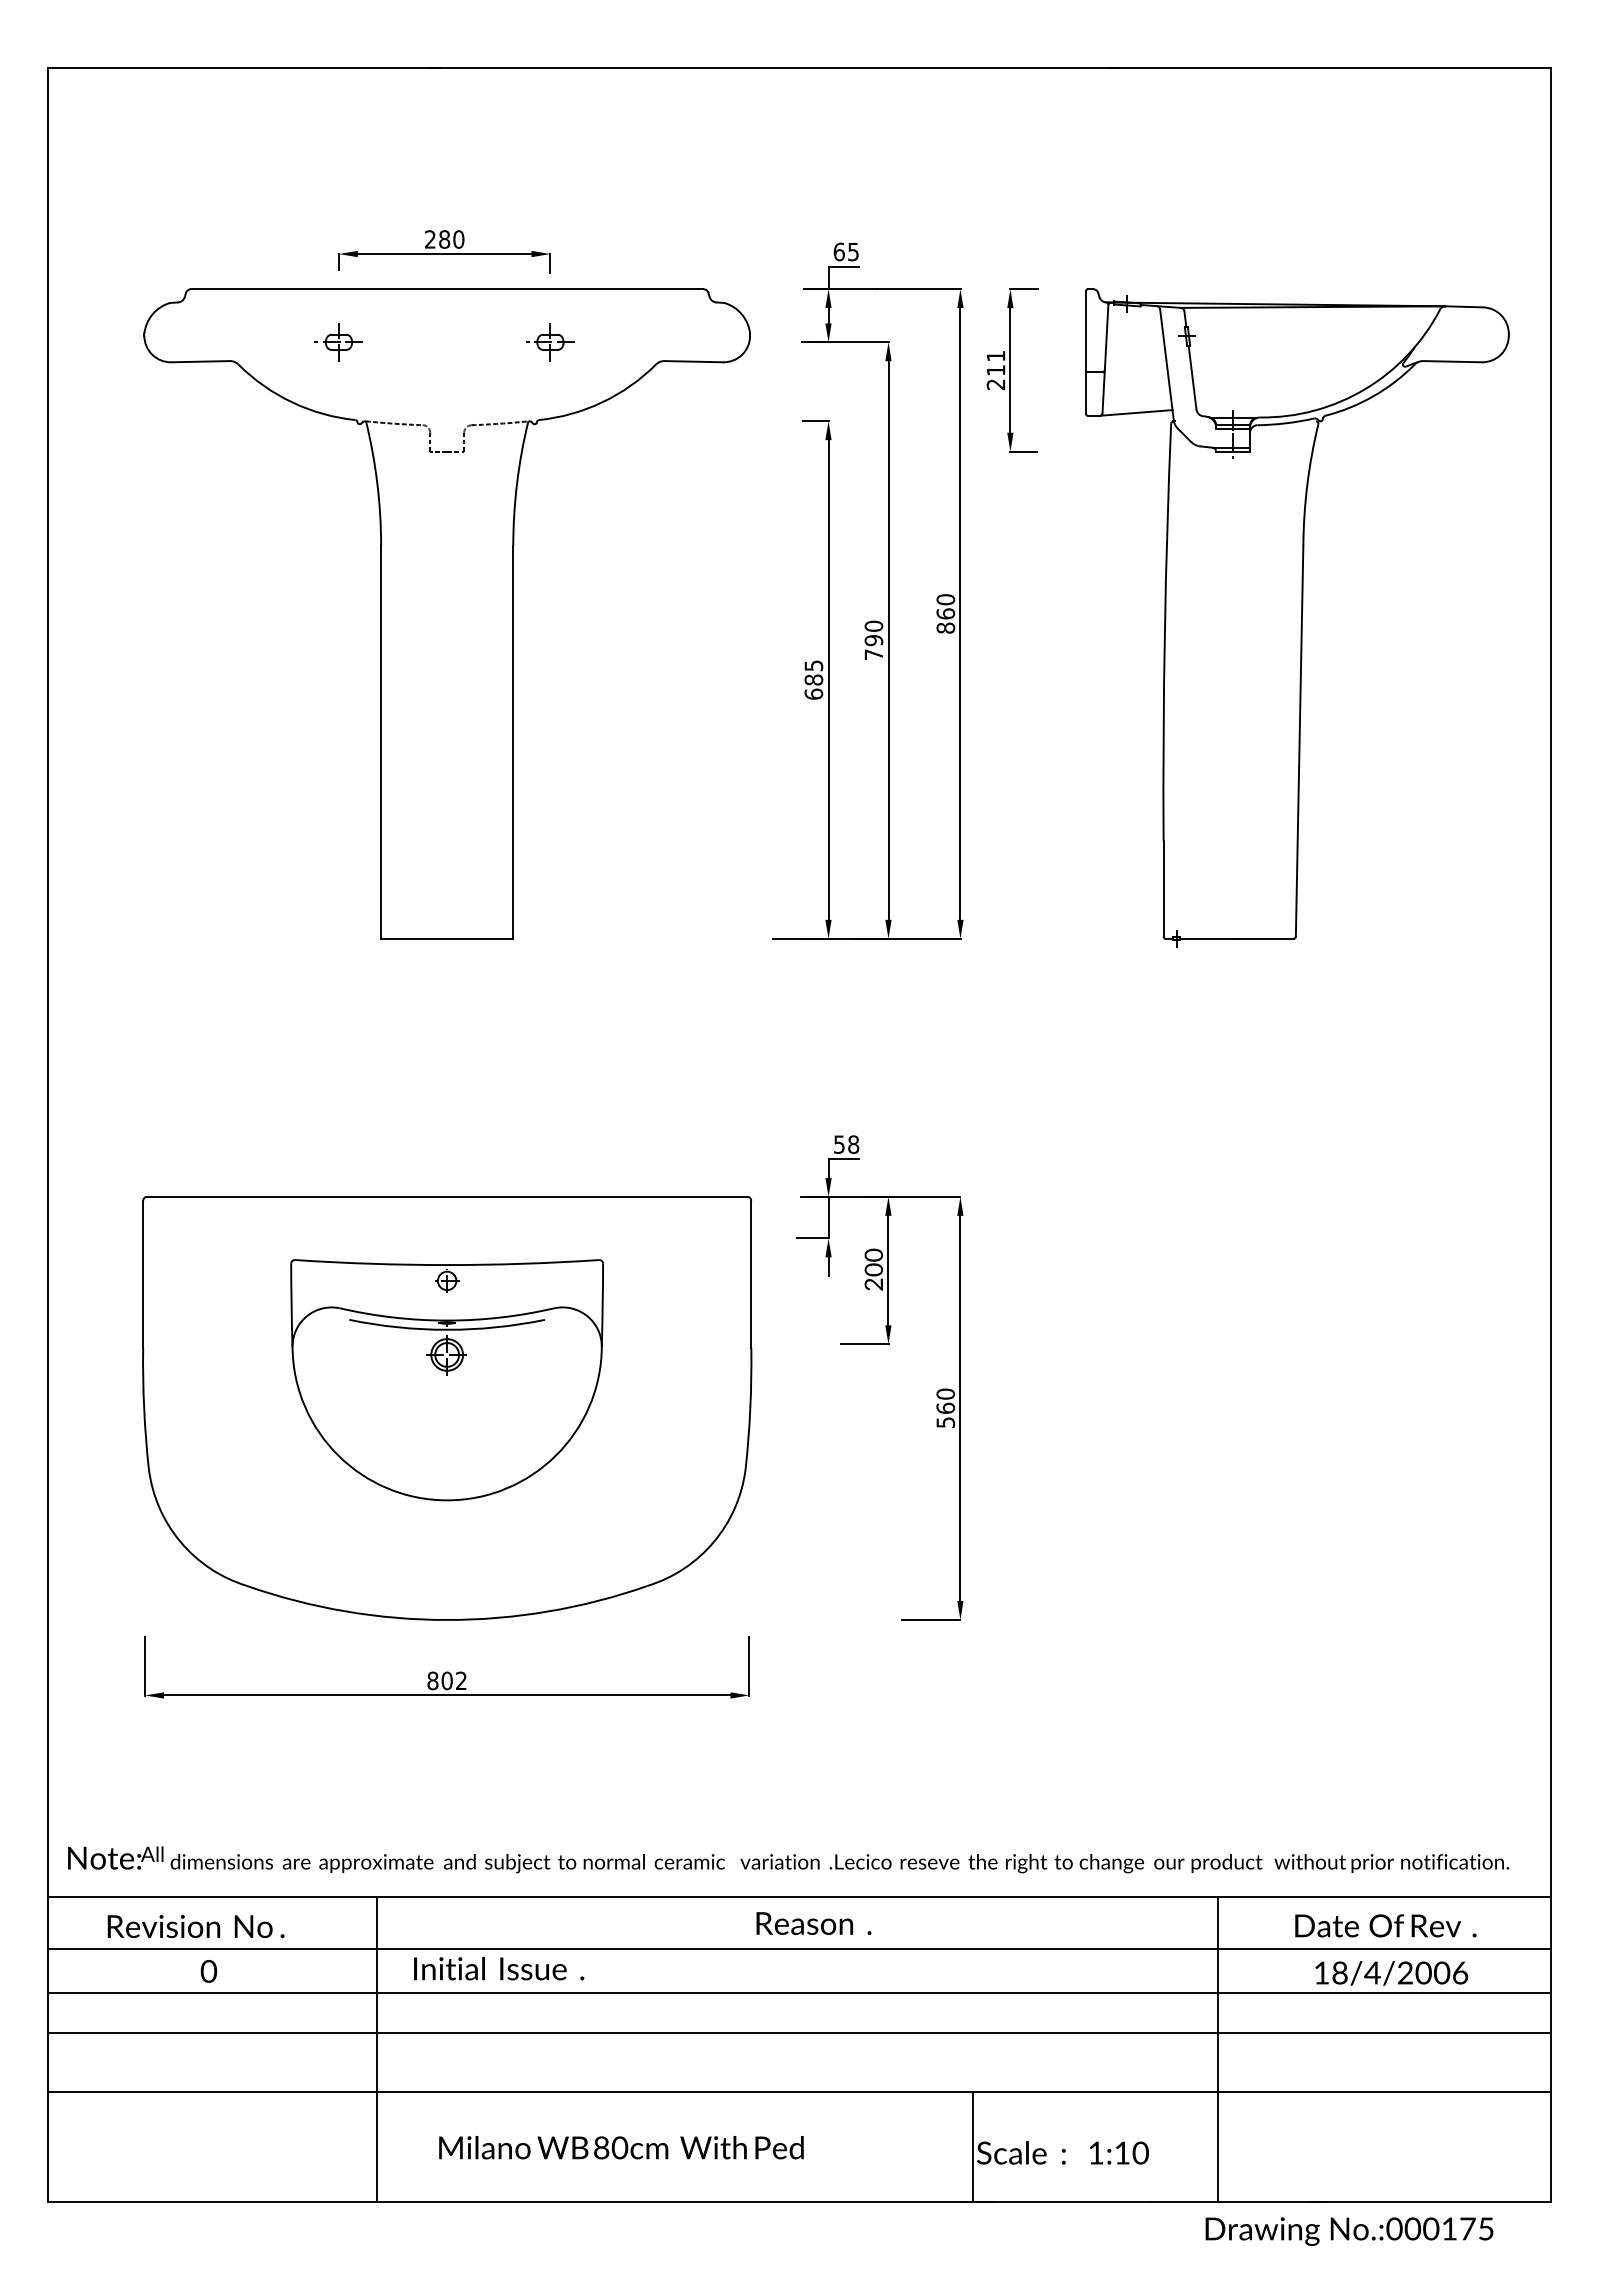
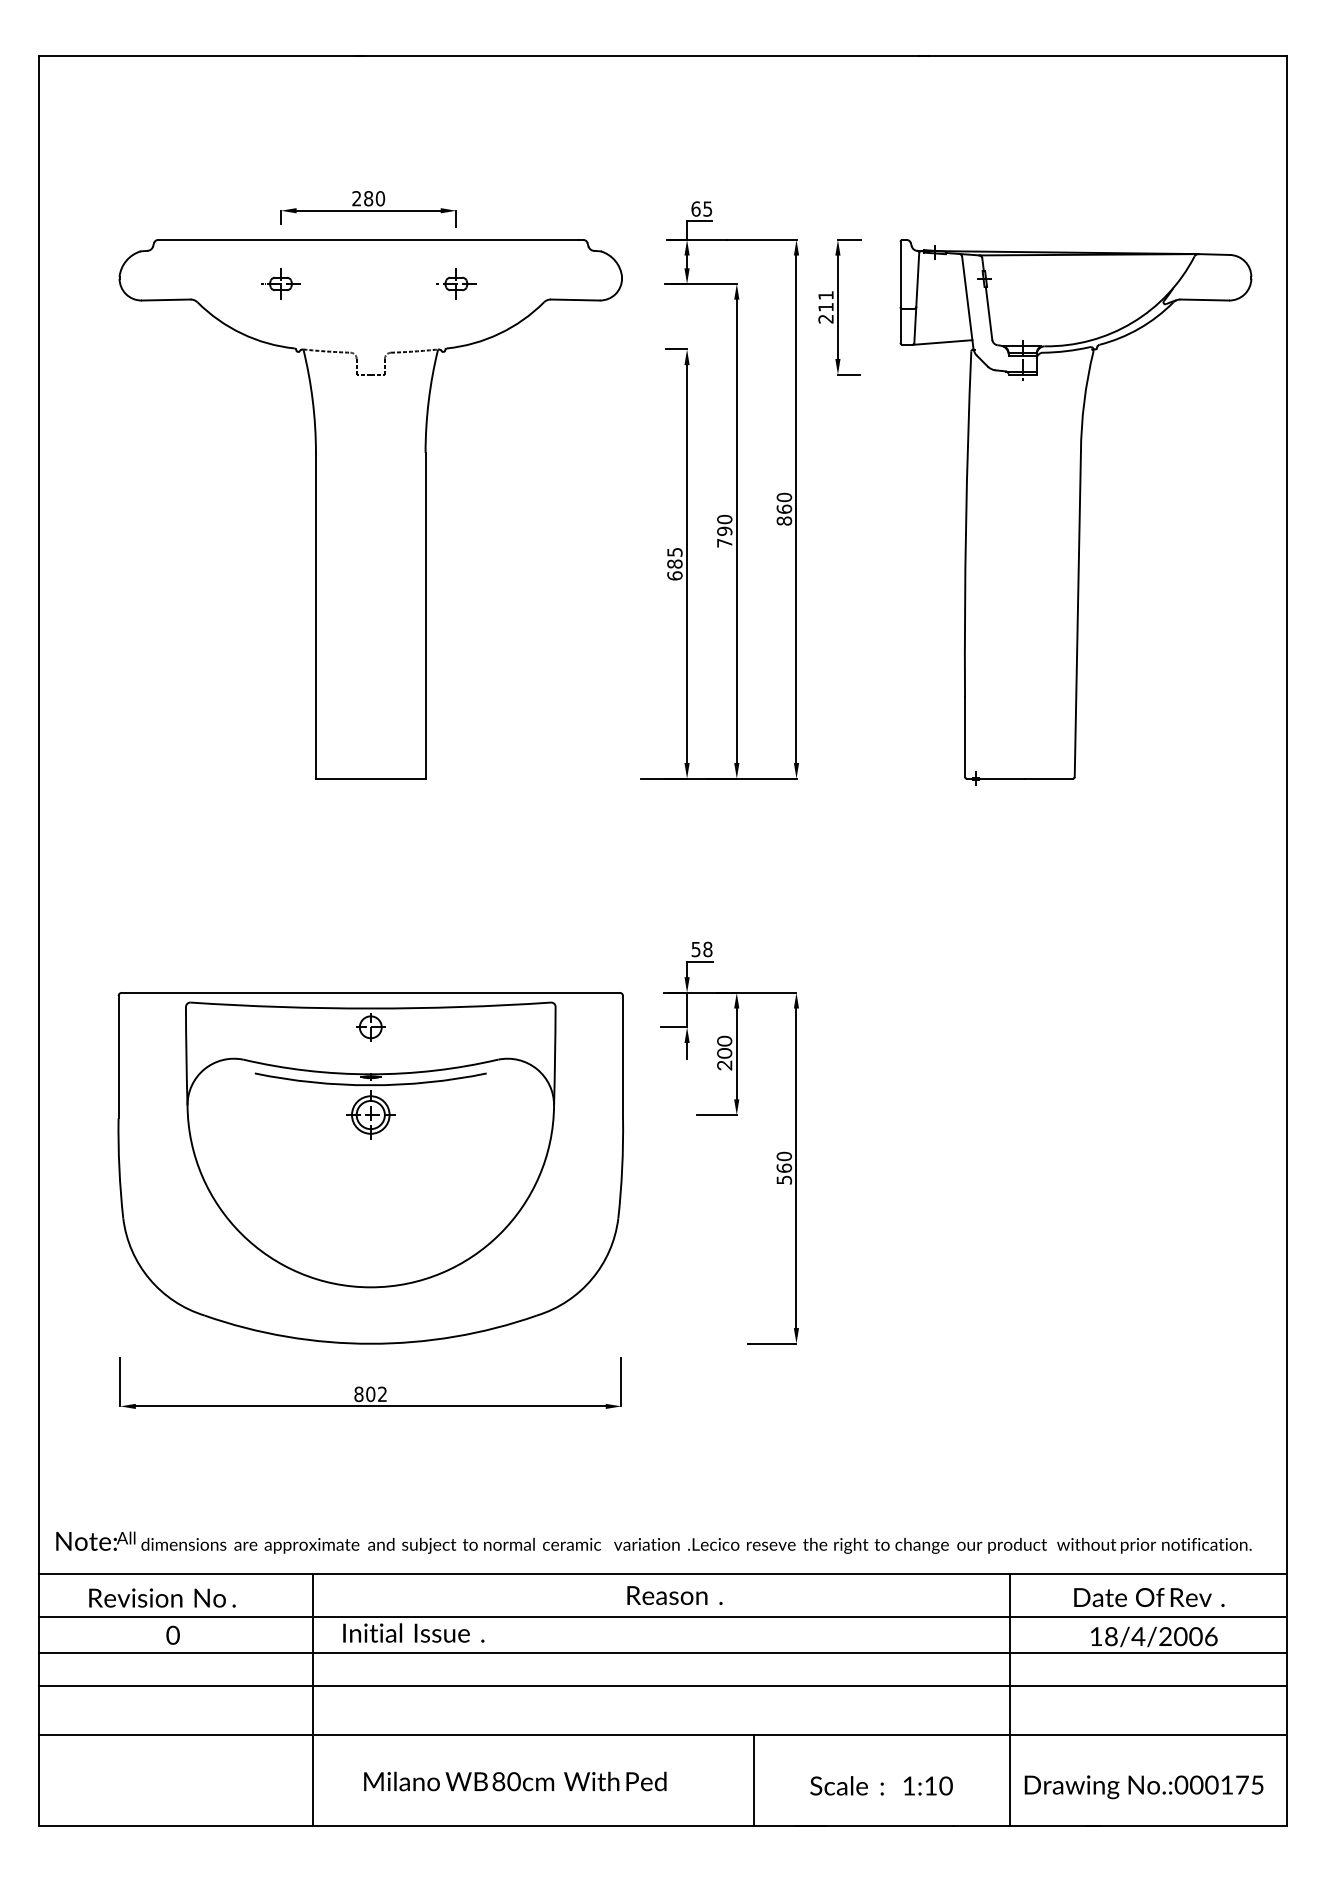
part: (446, 1379) -> (370, 1144), size x1.43
line: (972, 2146) -> (753, 1780), moved
text: (1349, 2231) -> (1144, 1787), moved

